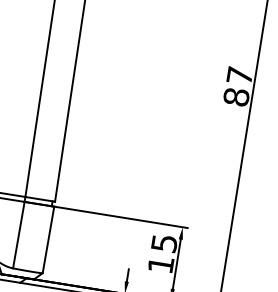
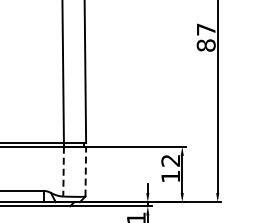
line: (18, 234) -> (63, 171), solid -> dashed
line: (48, 239) -> (85, 171), solid -> dashed
text: (164, 243) -> (170, 160), 15 -> 12

